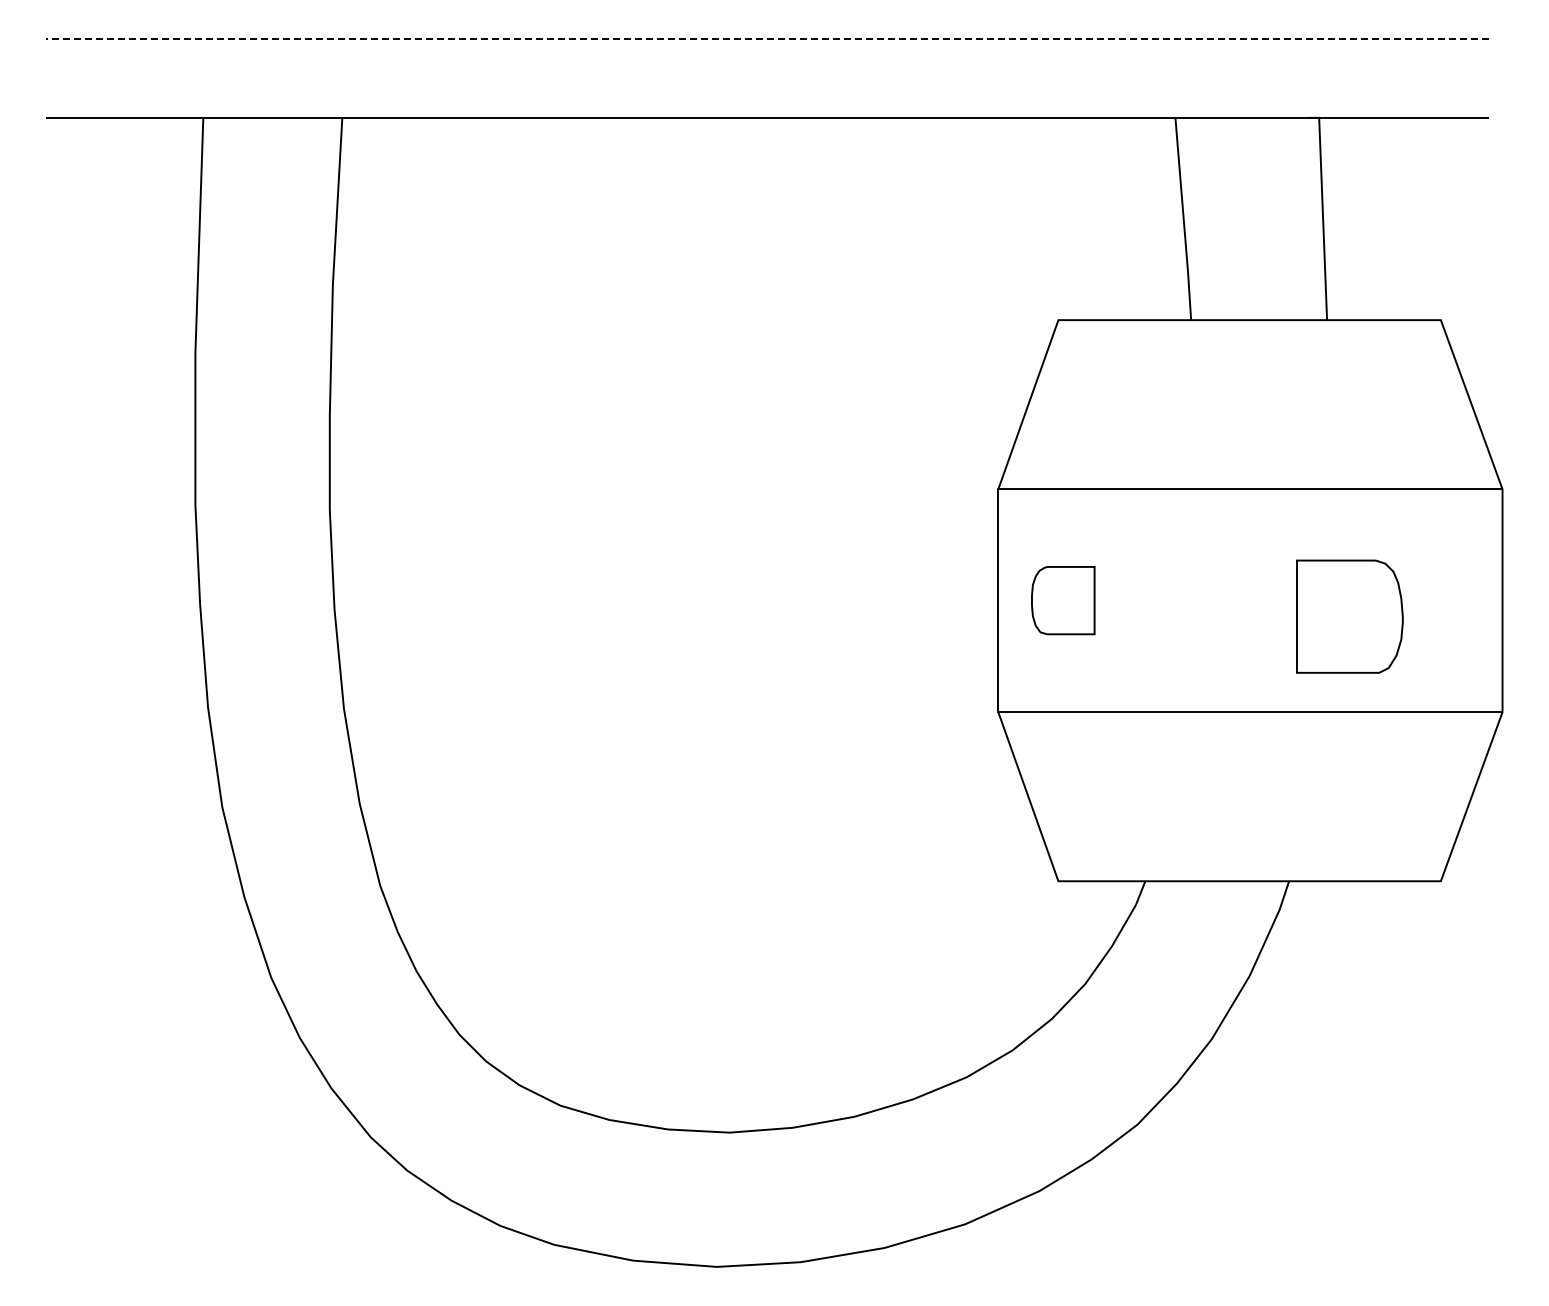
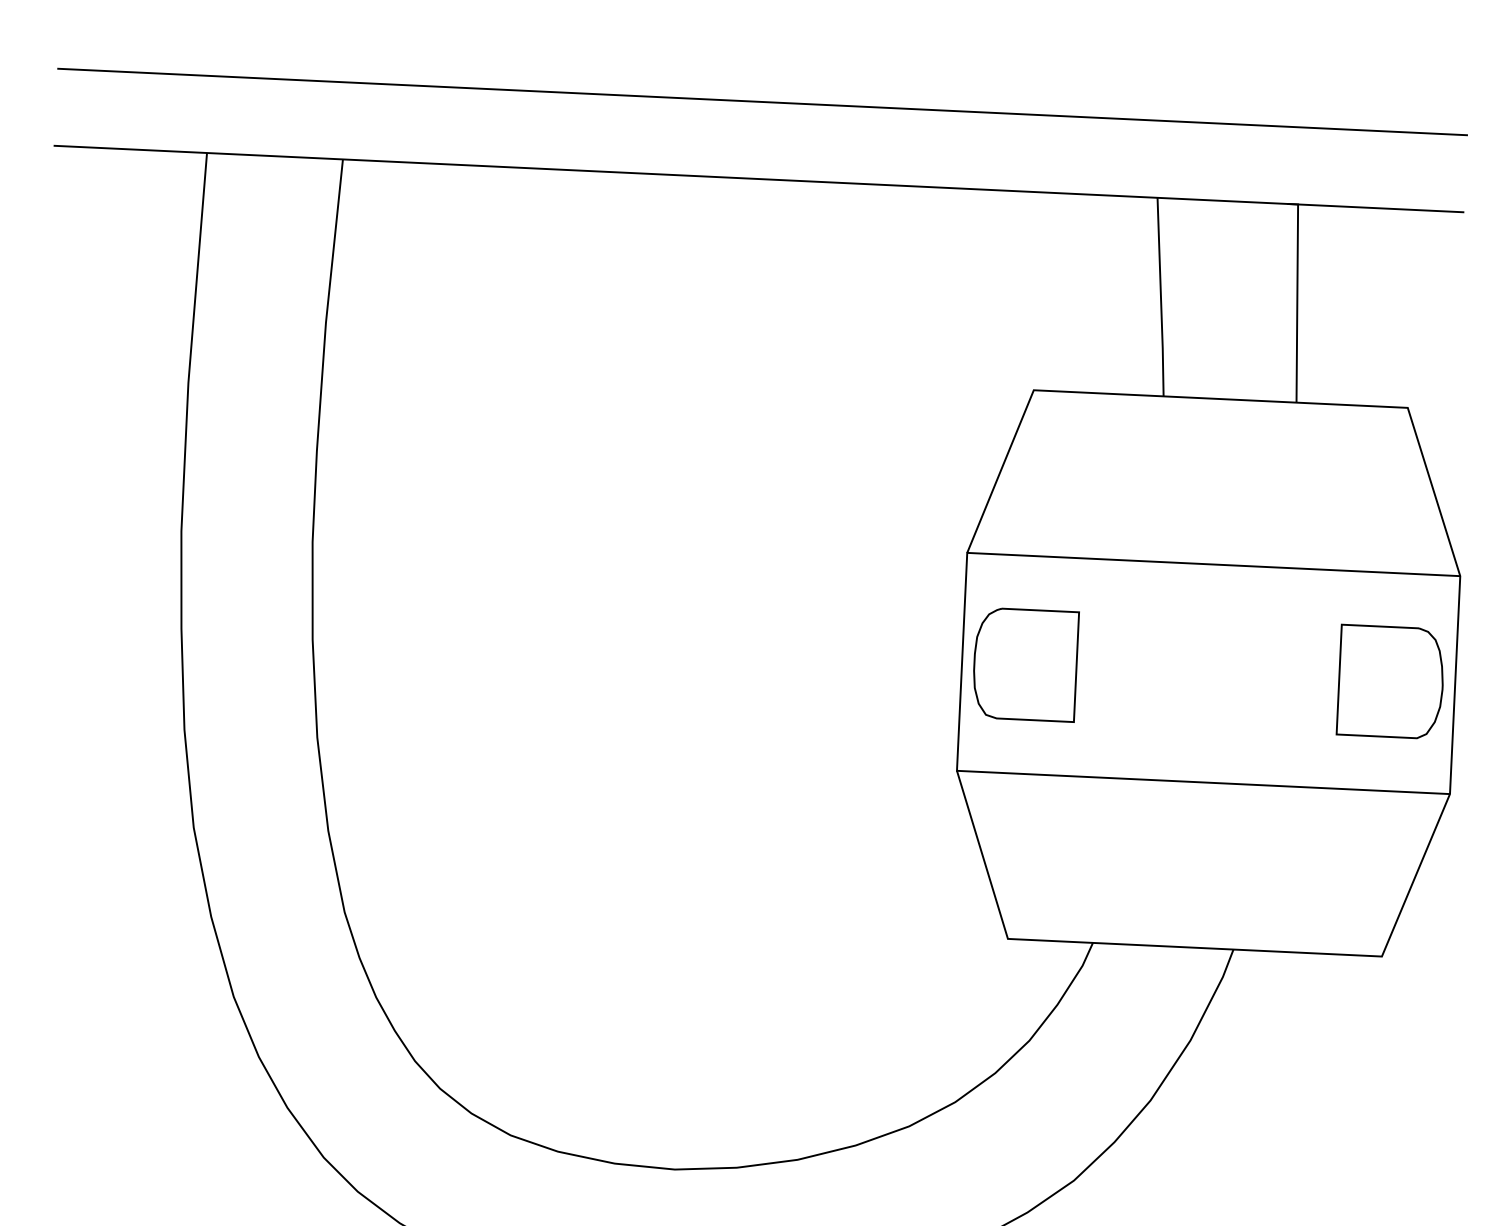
line: (767, 39) -> (762, 102), dashed -> solid
part: (1063, 600) -> (1025, 664), size x1.67
part: (1349, 616) -> (1390, 681), moved

